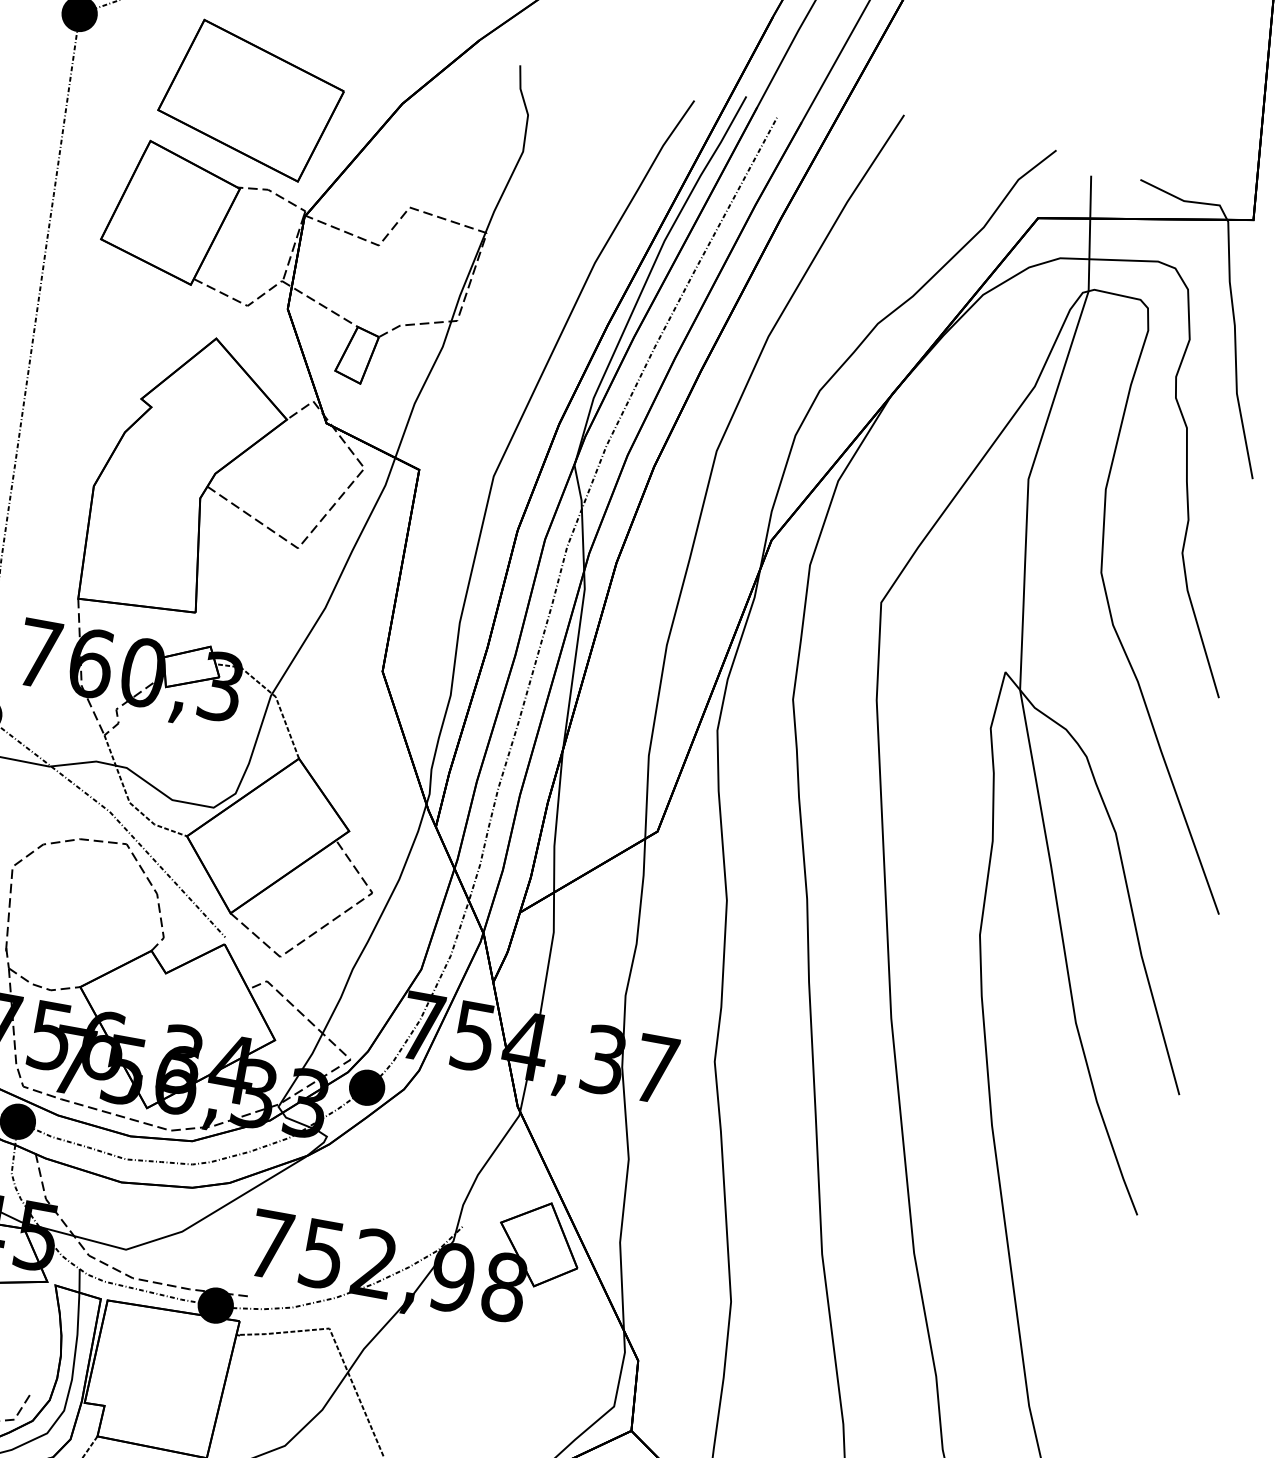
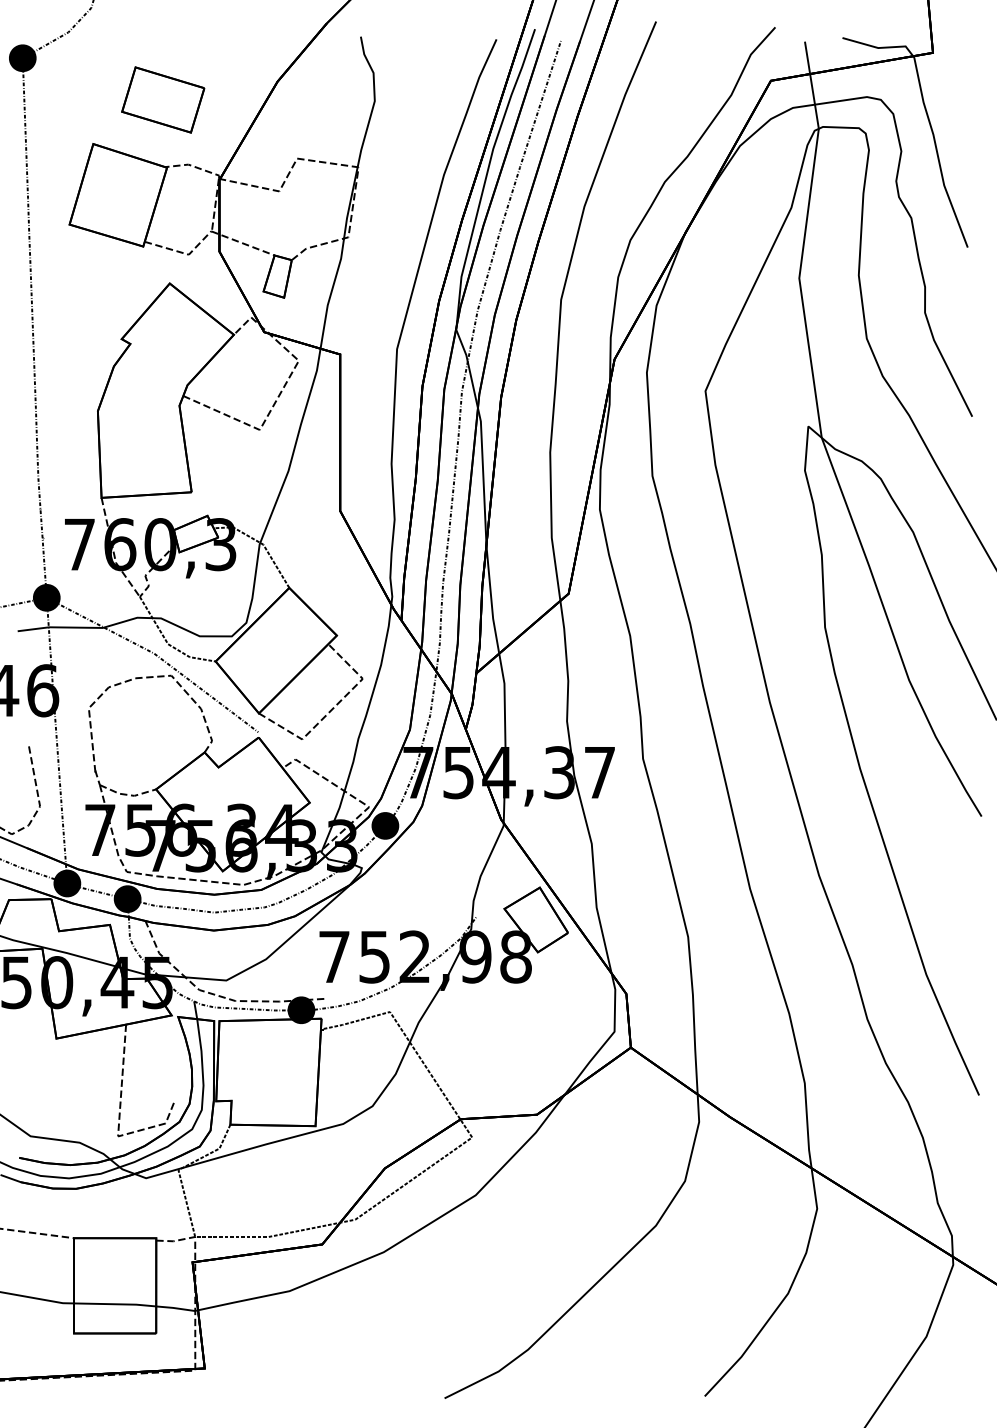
part: (250, 99) -> (162, 99), size x0.6

